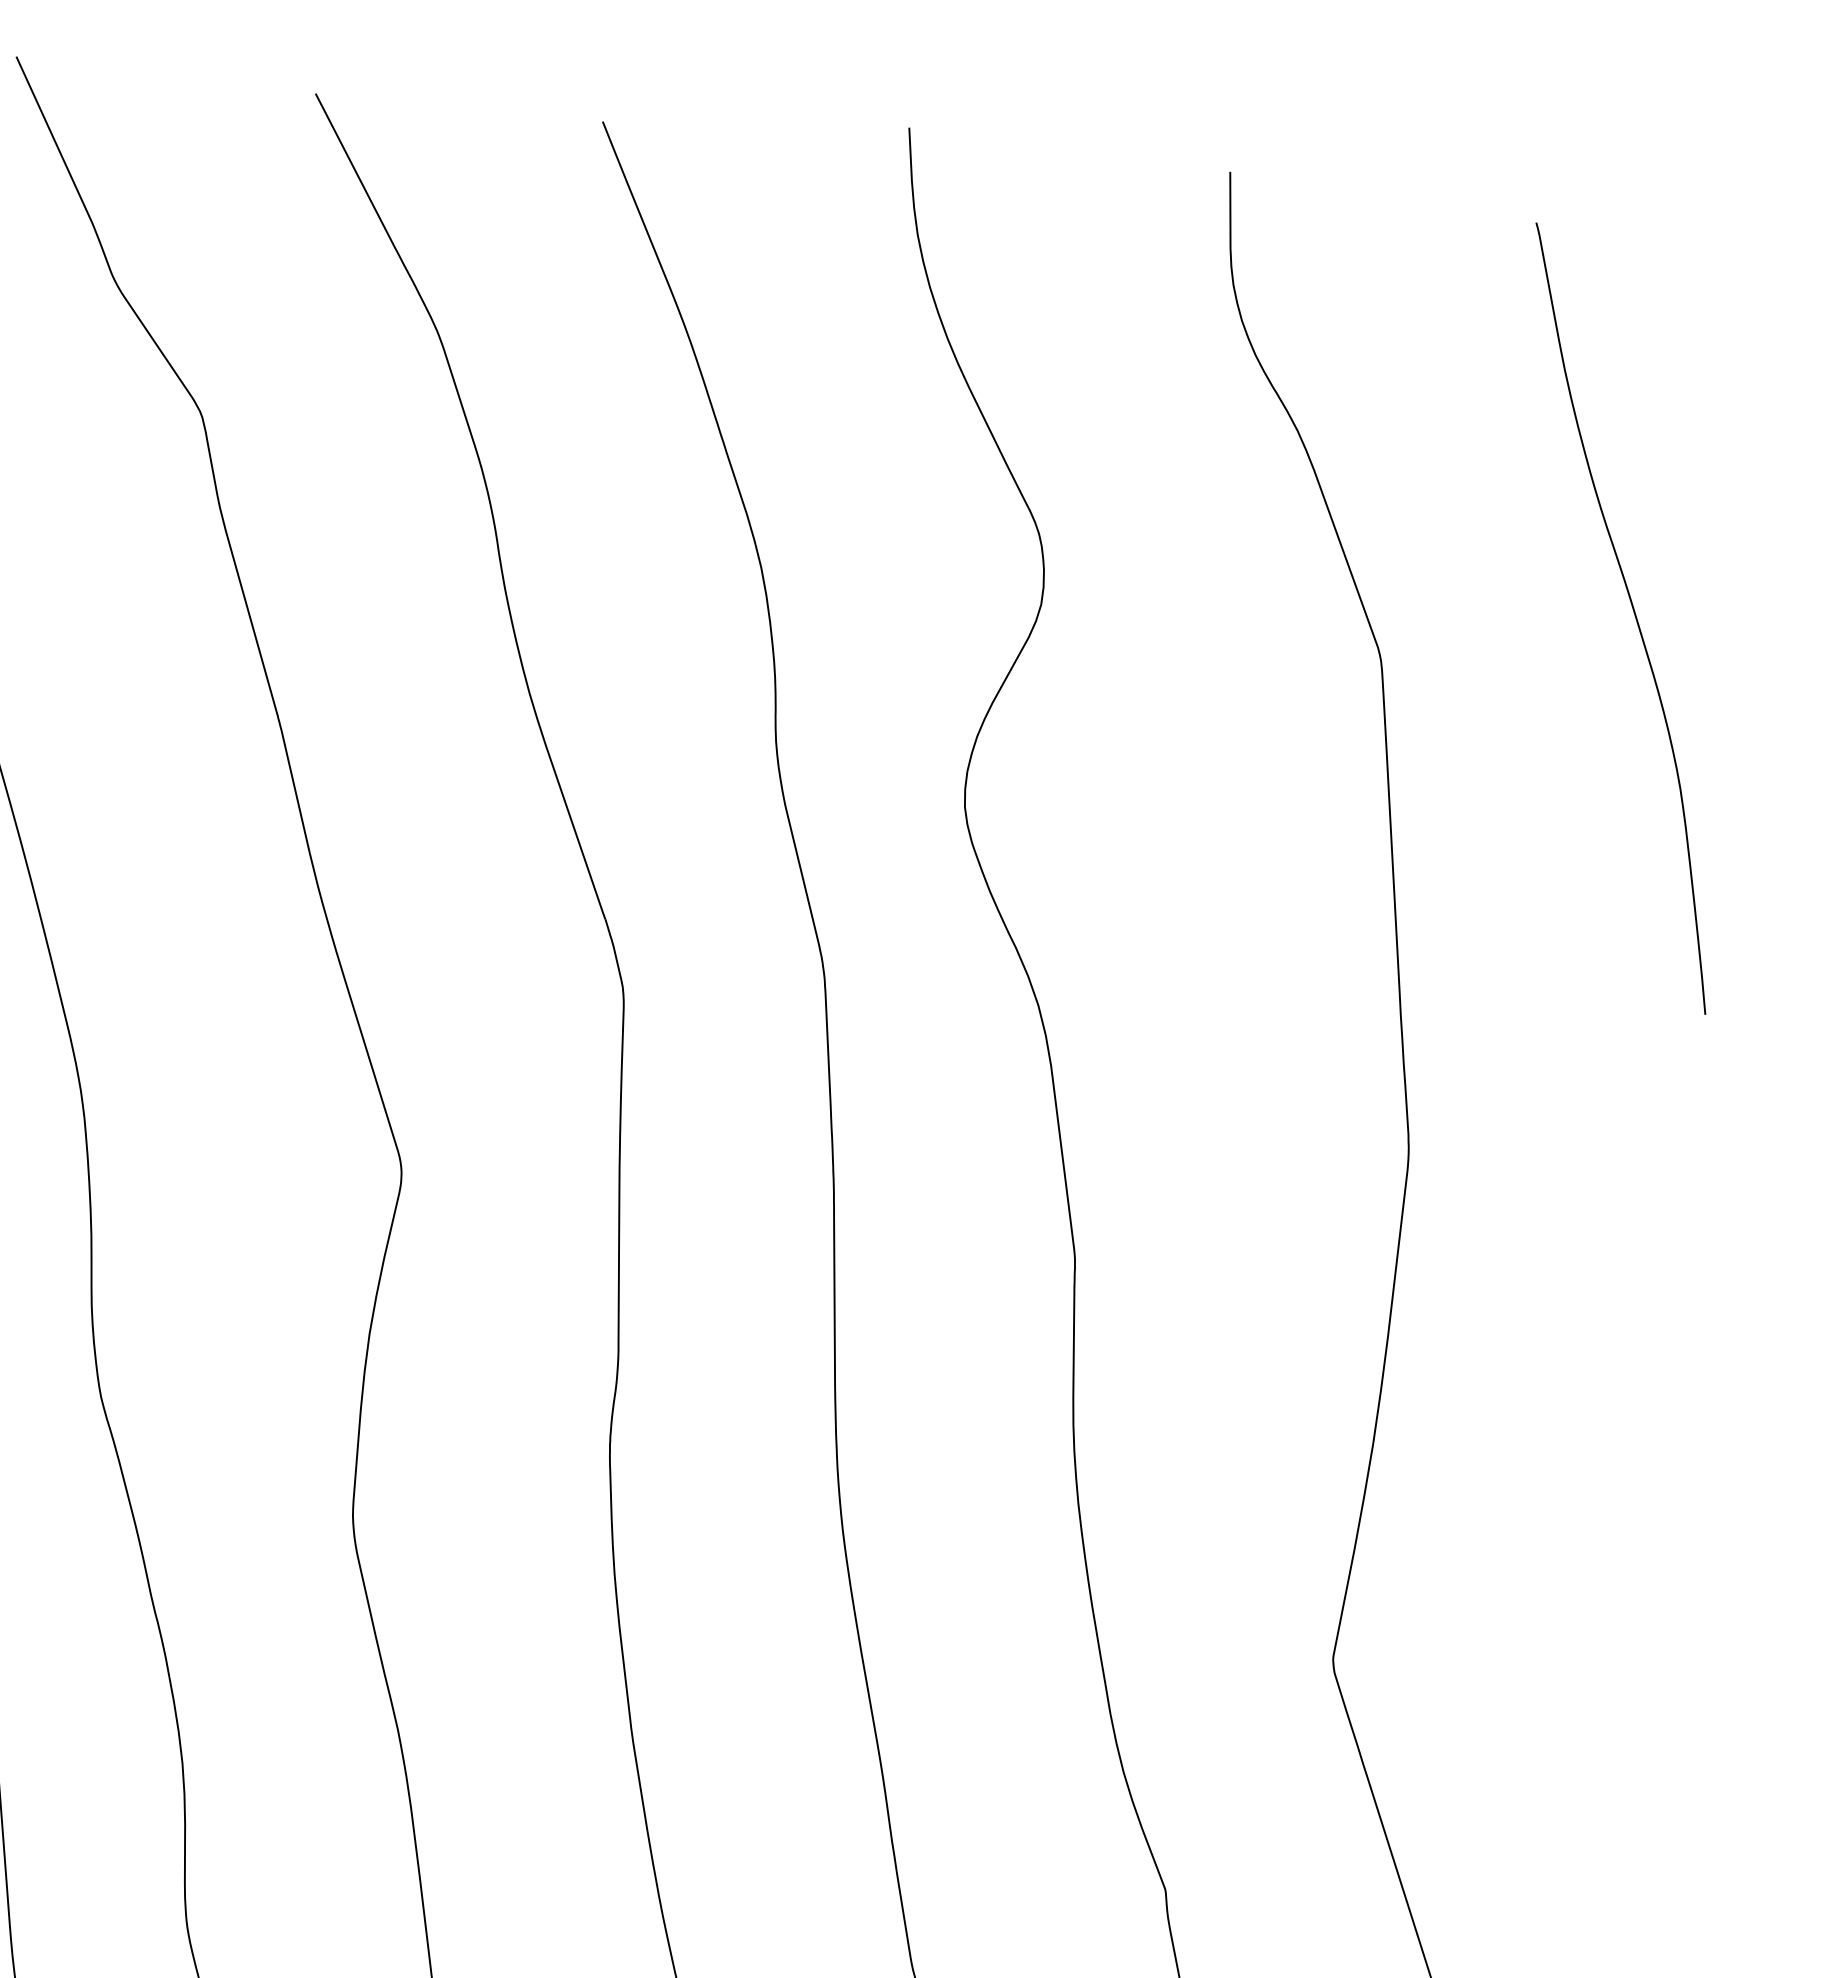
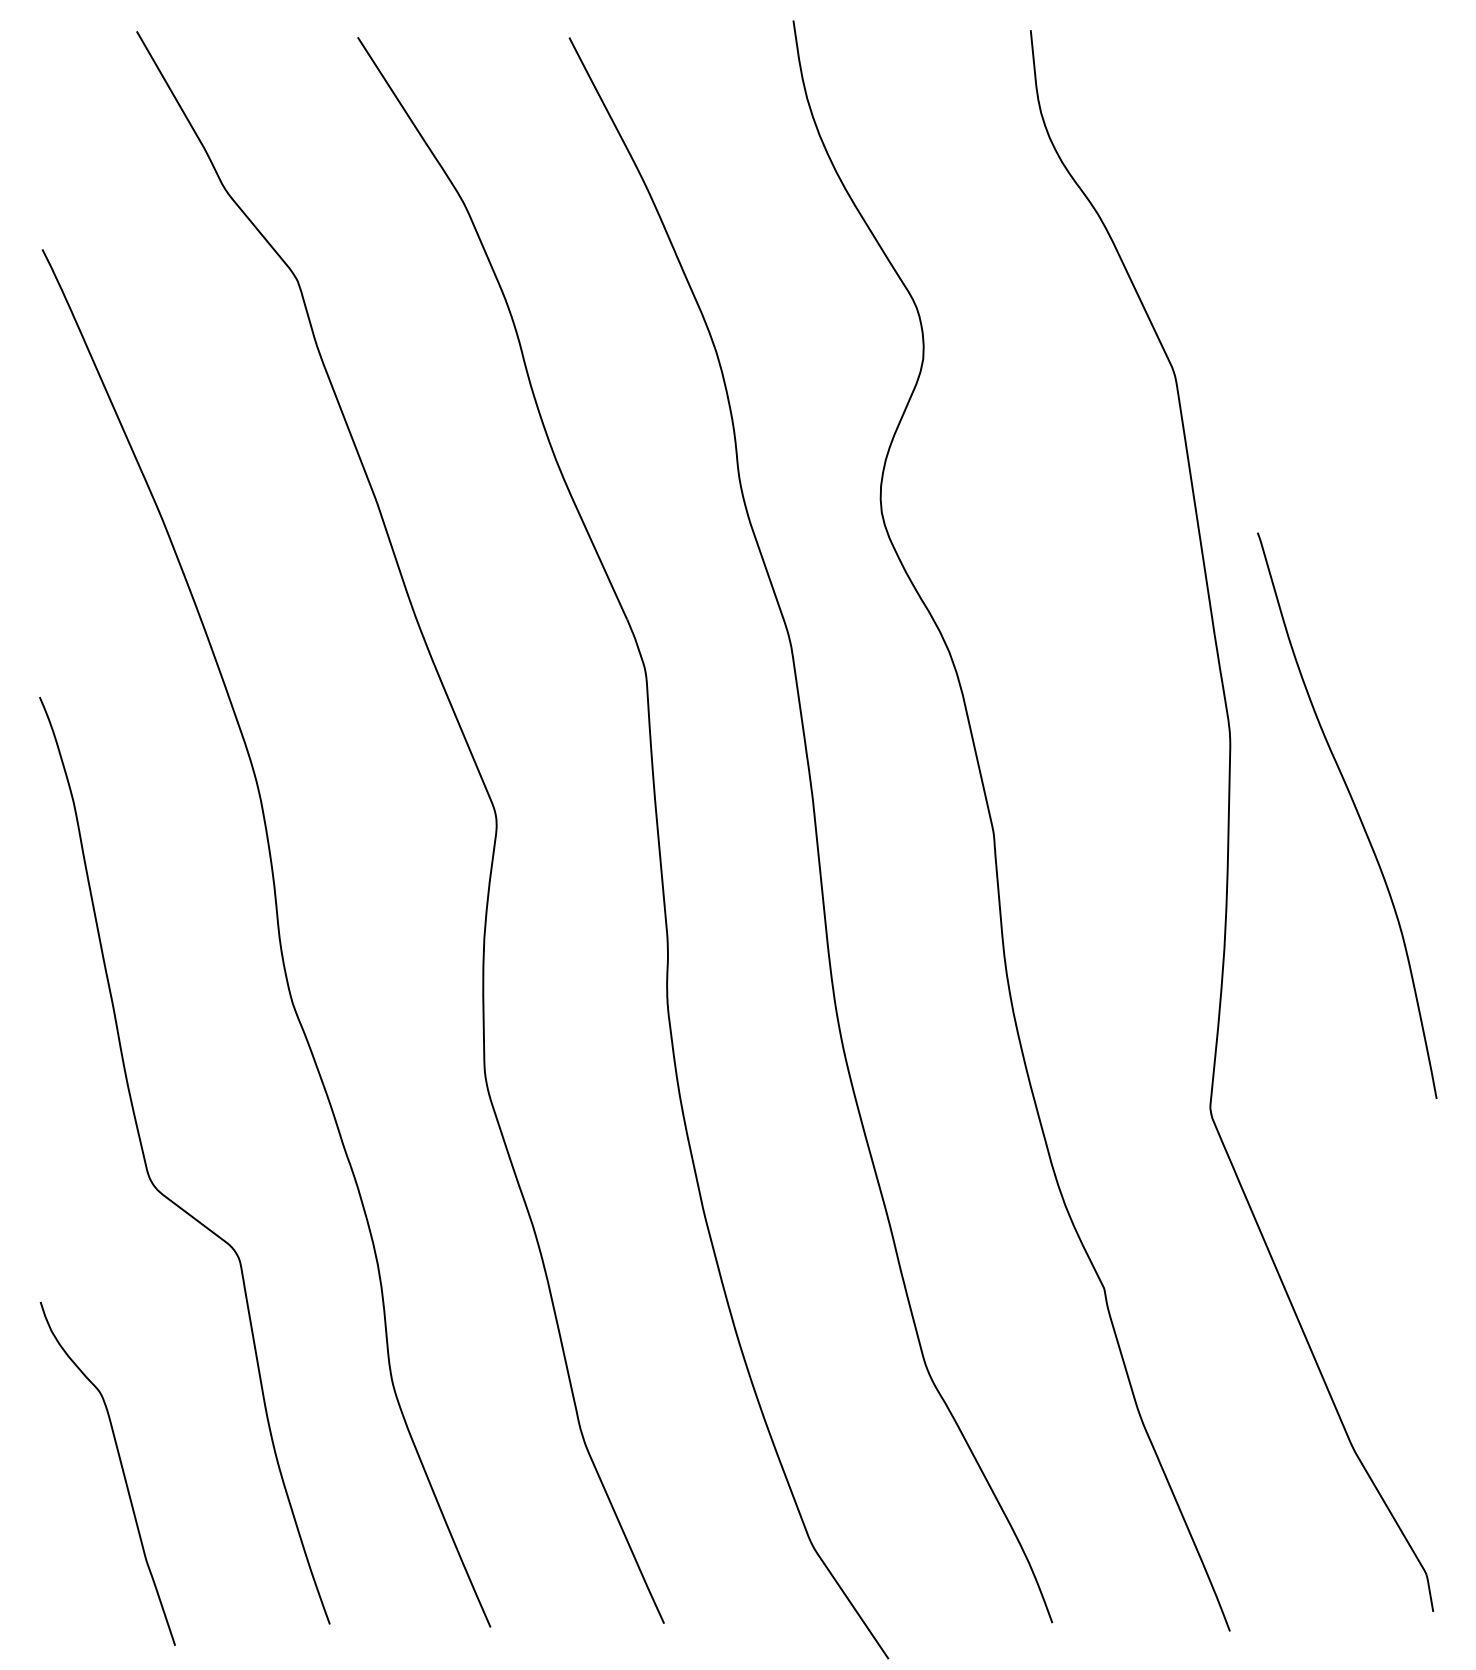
curve: (1632, 612) -> (1355, 810), moved

